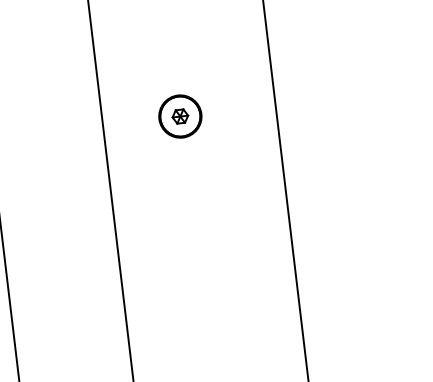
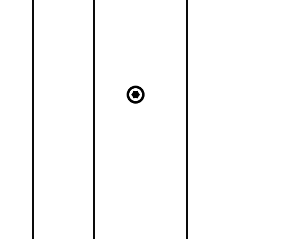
part: (180, 116) -> (135, 94), size x0.7

